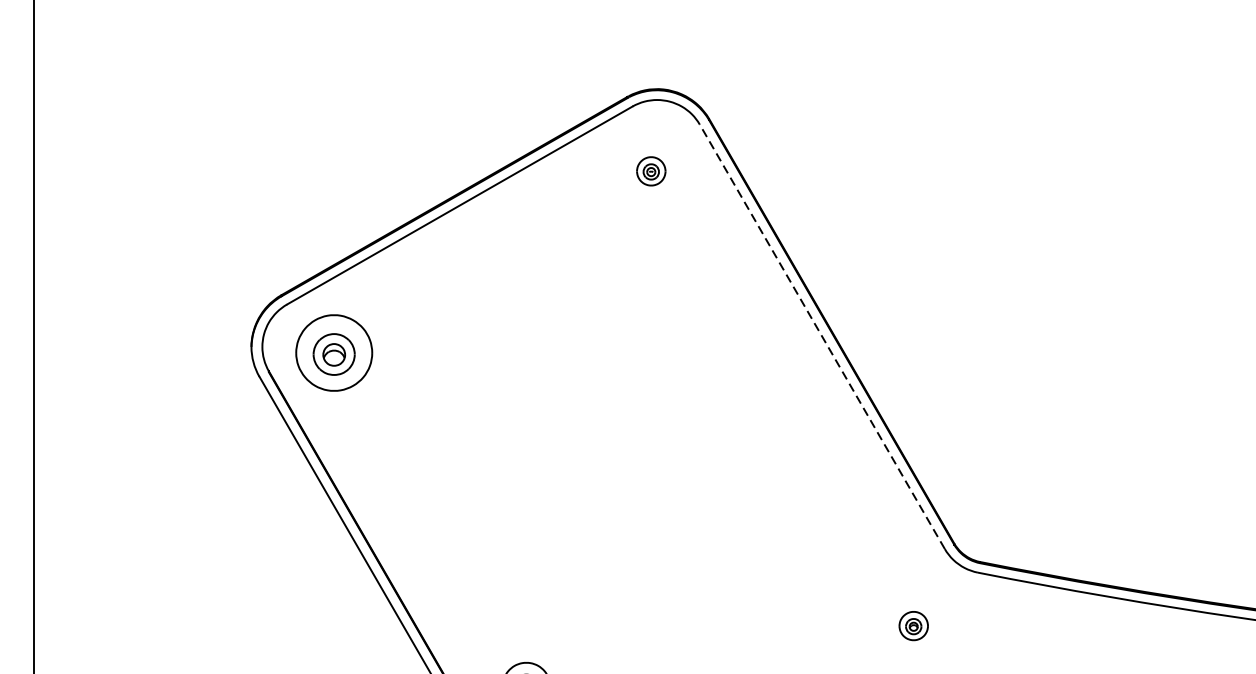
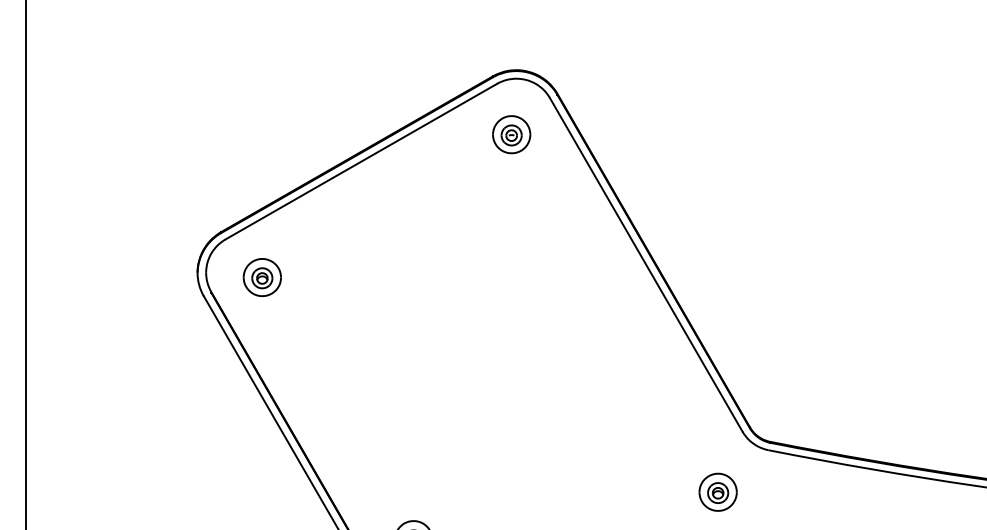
part: (650, 170) -> (511, 134), size x1.67
line: (822, 336) -> (646, 264), dashed -> solid
part: (332, 352) -> (261, 277), size x0.62
part: (912, 625) -> (717, 491), size x1.67

